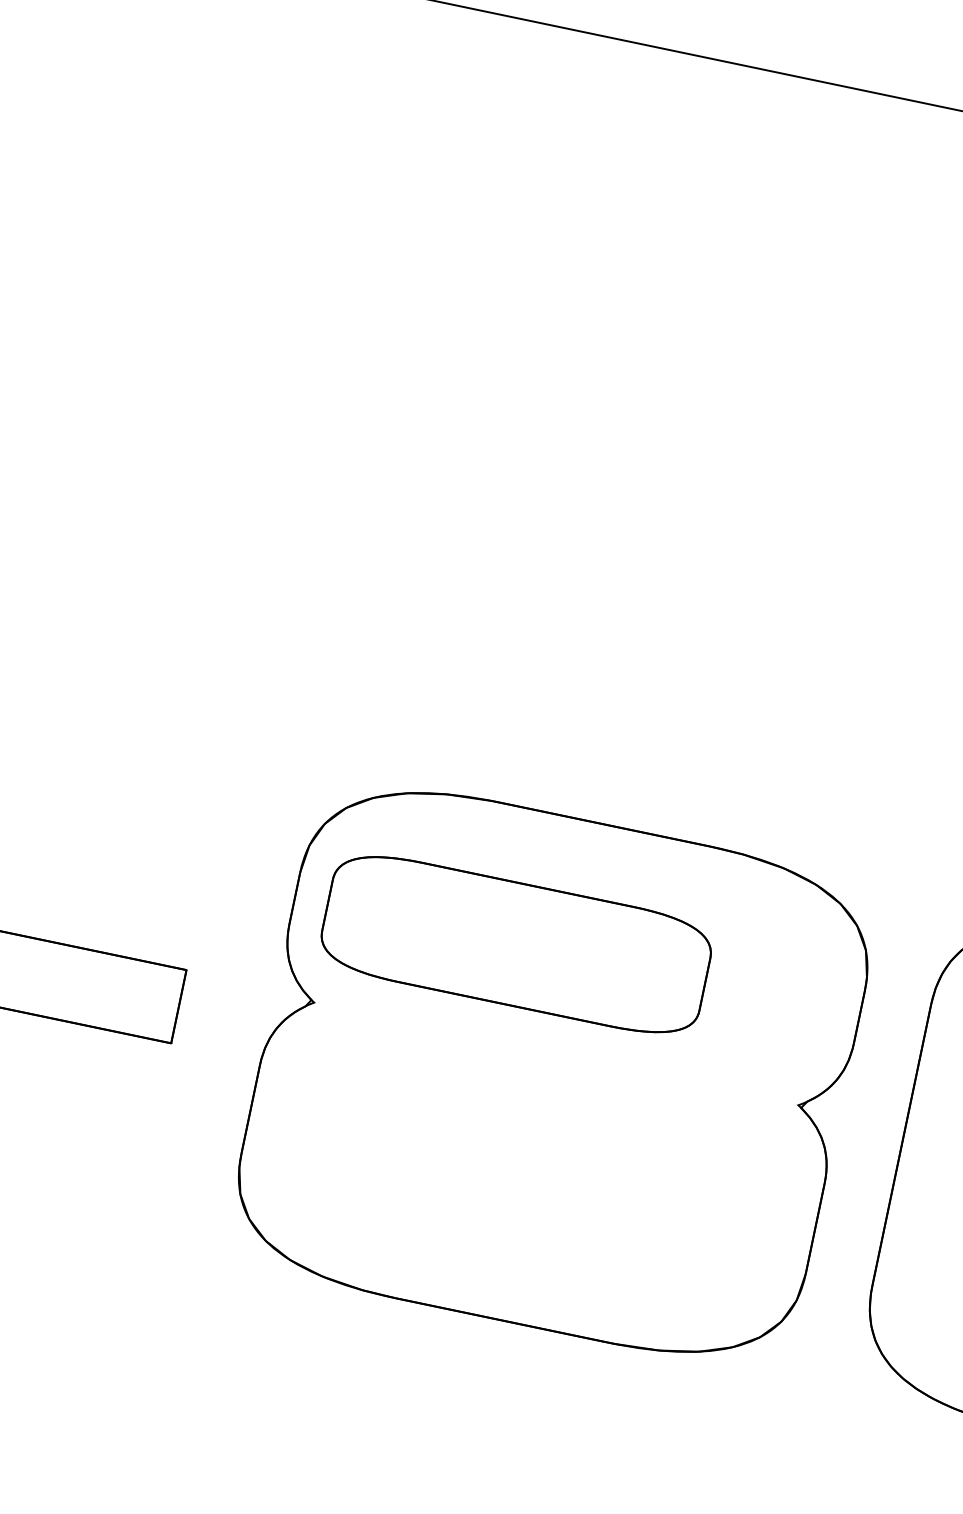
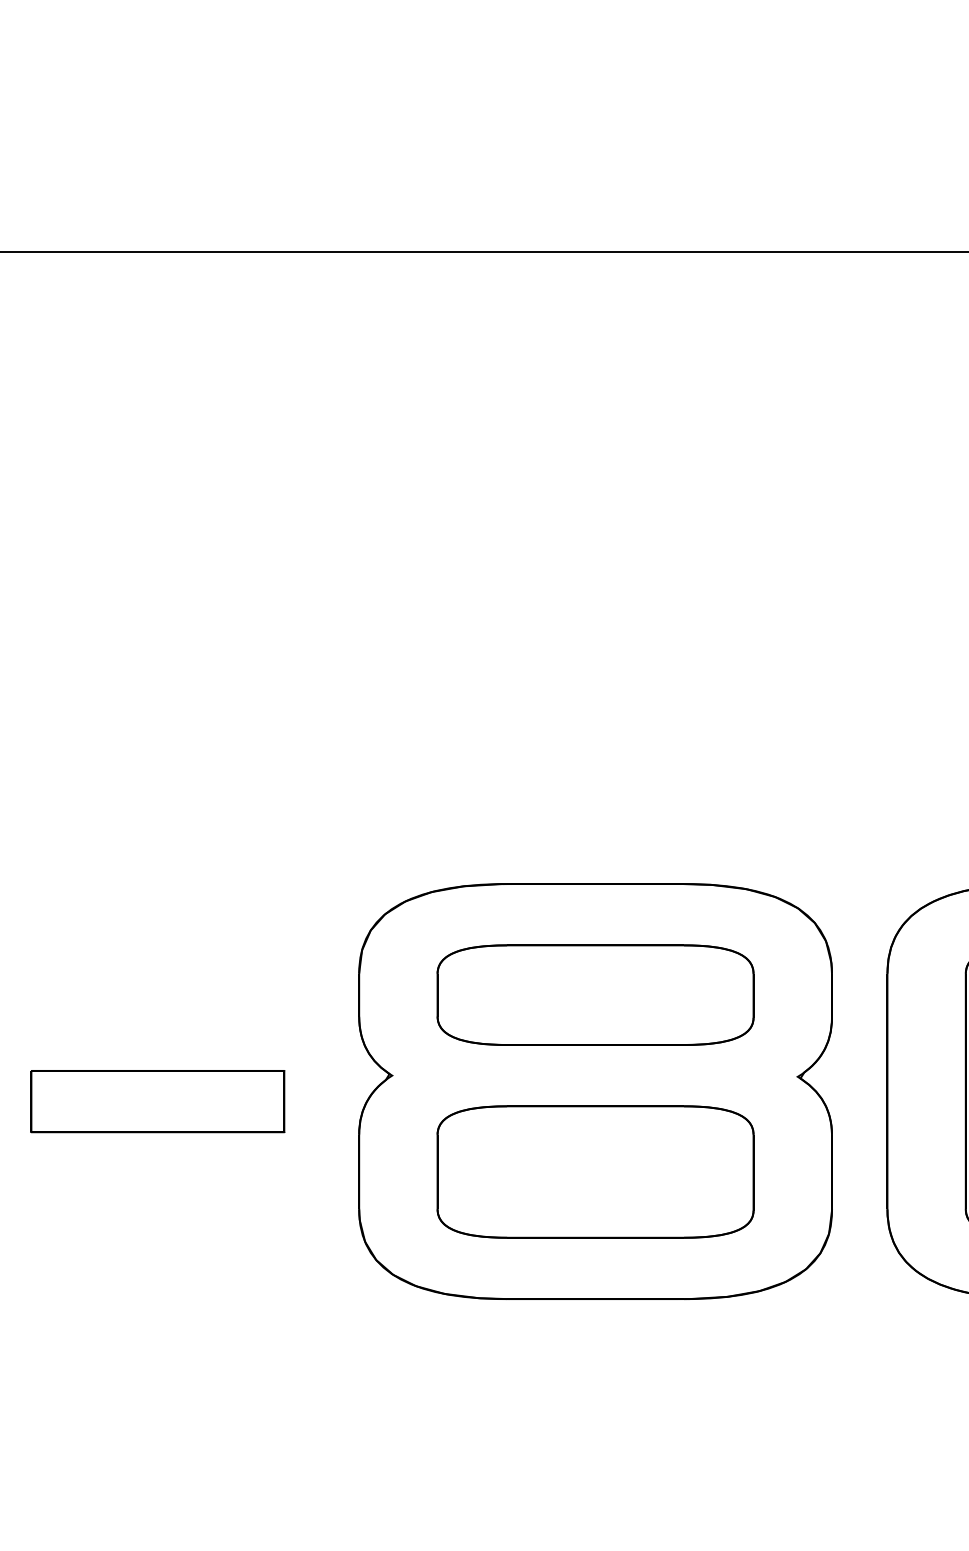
part: (516, 943) -> (595, 994), moved
part: (533, 1167) -> (595, 1171), added

